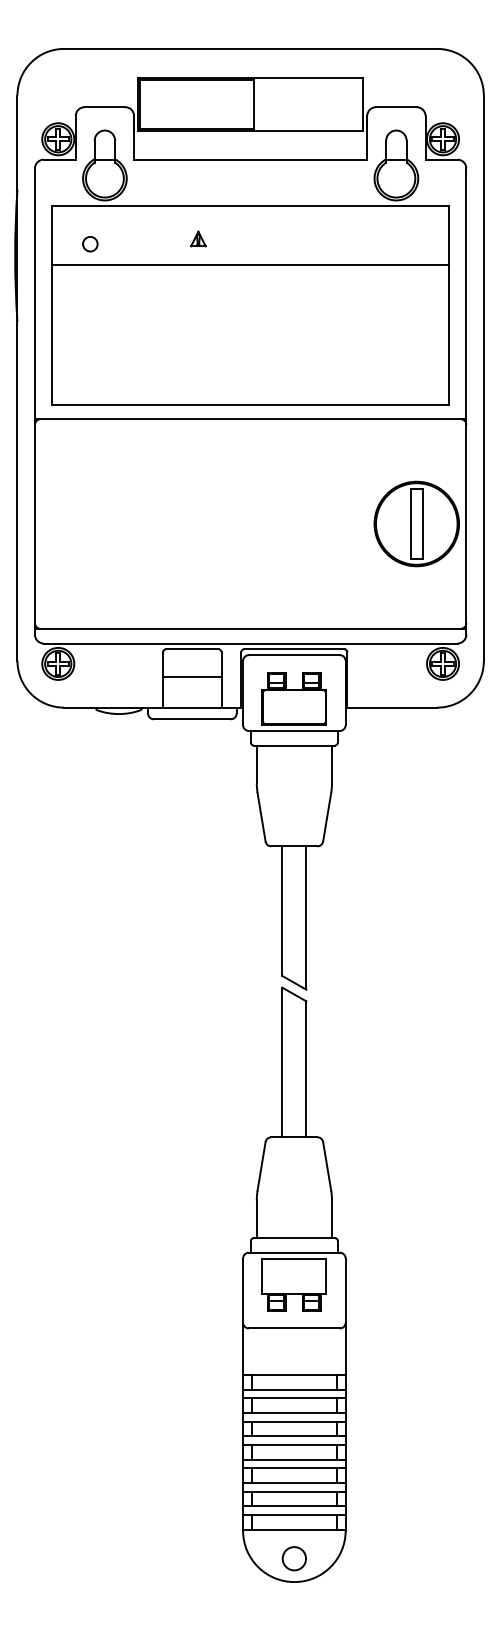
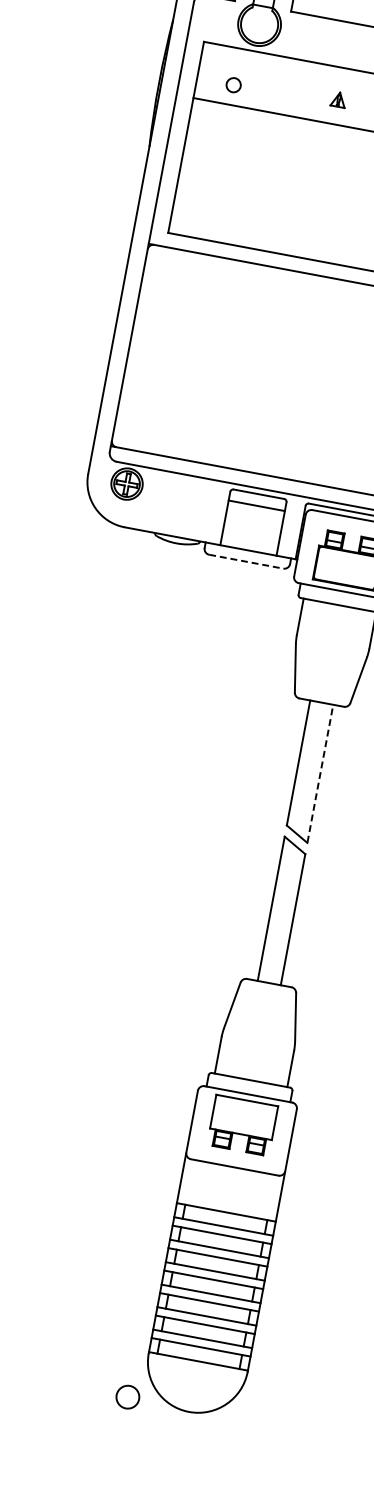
line: (192, 677) -> (256, 505), moved
line: (192, 719) -> (246, 561), solid -> dashed
line: (306, 917) -> (320, 773), solid -> dashed
circle: (293, 1558) -> (127, 1396), moved

